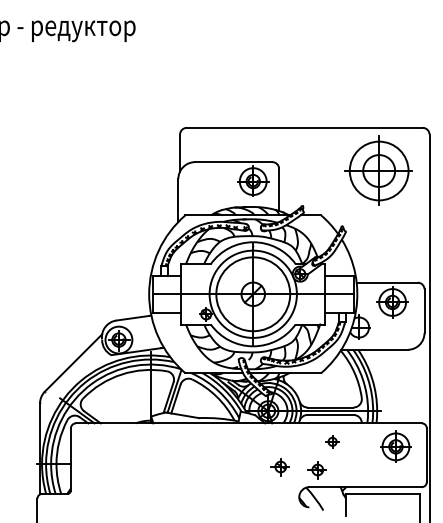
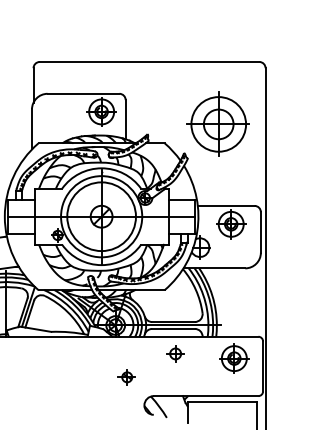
part: (378, 170) -> (218, 123), moved
part: (331, 441) -> (174, 353), size x1.43
part: (316, 470) -> (160, 380), removed

